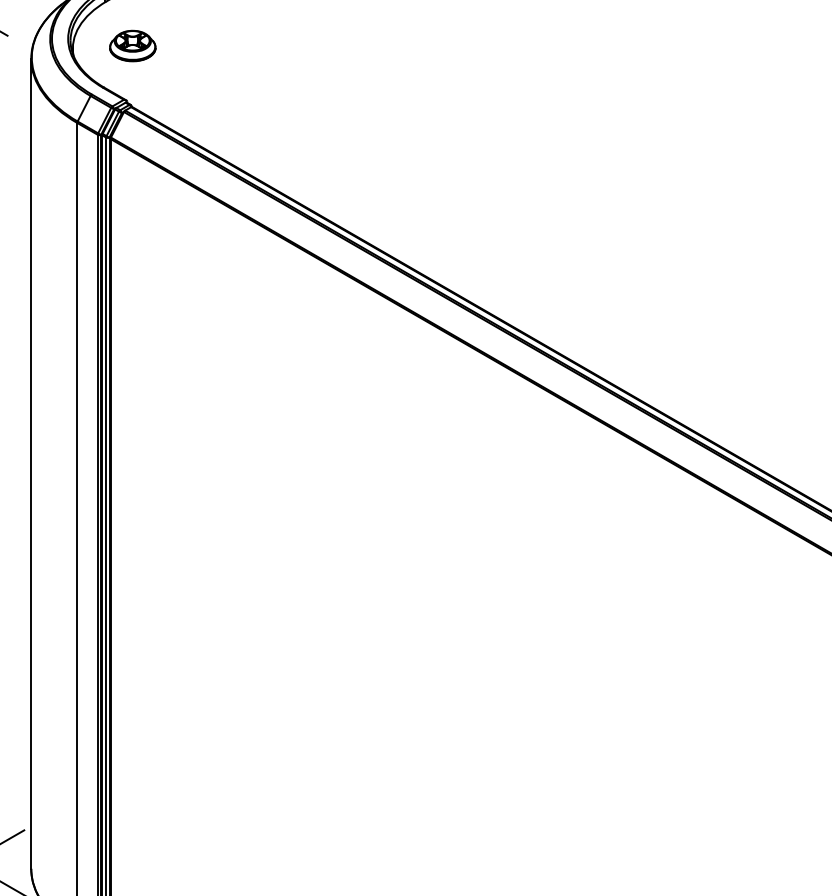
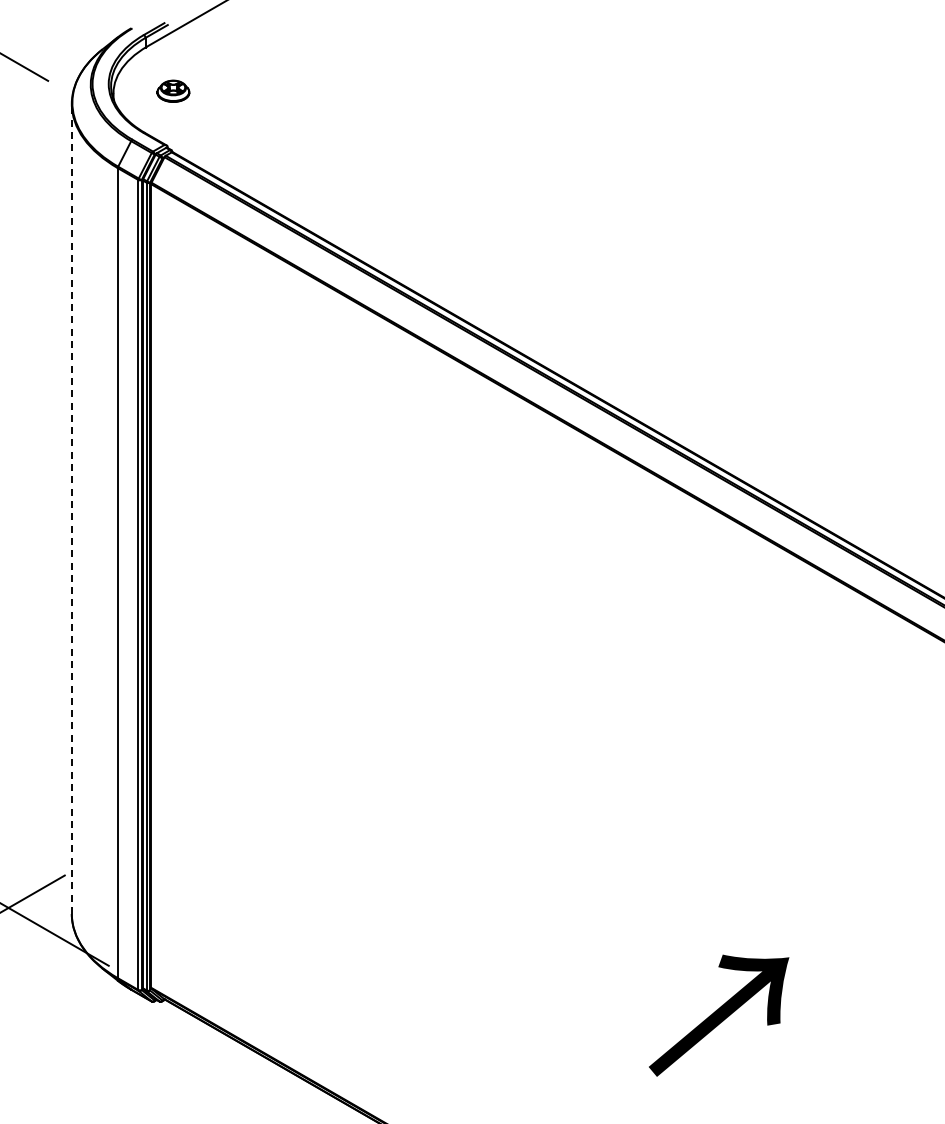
part: (132, 46) -> (173, 91), size x0.7
line: (30, 464) -> (71, 509), solid -> dashed

